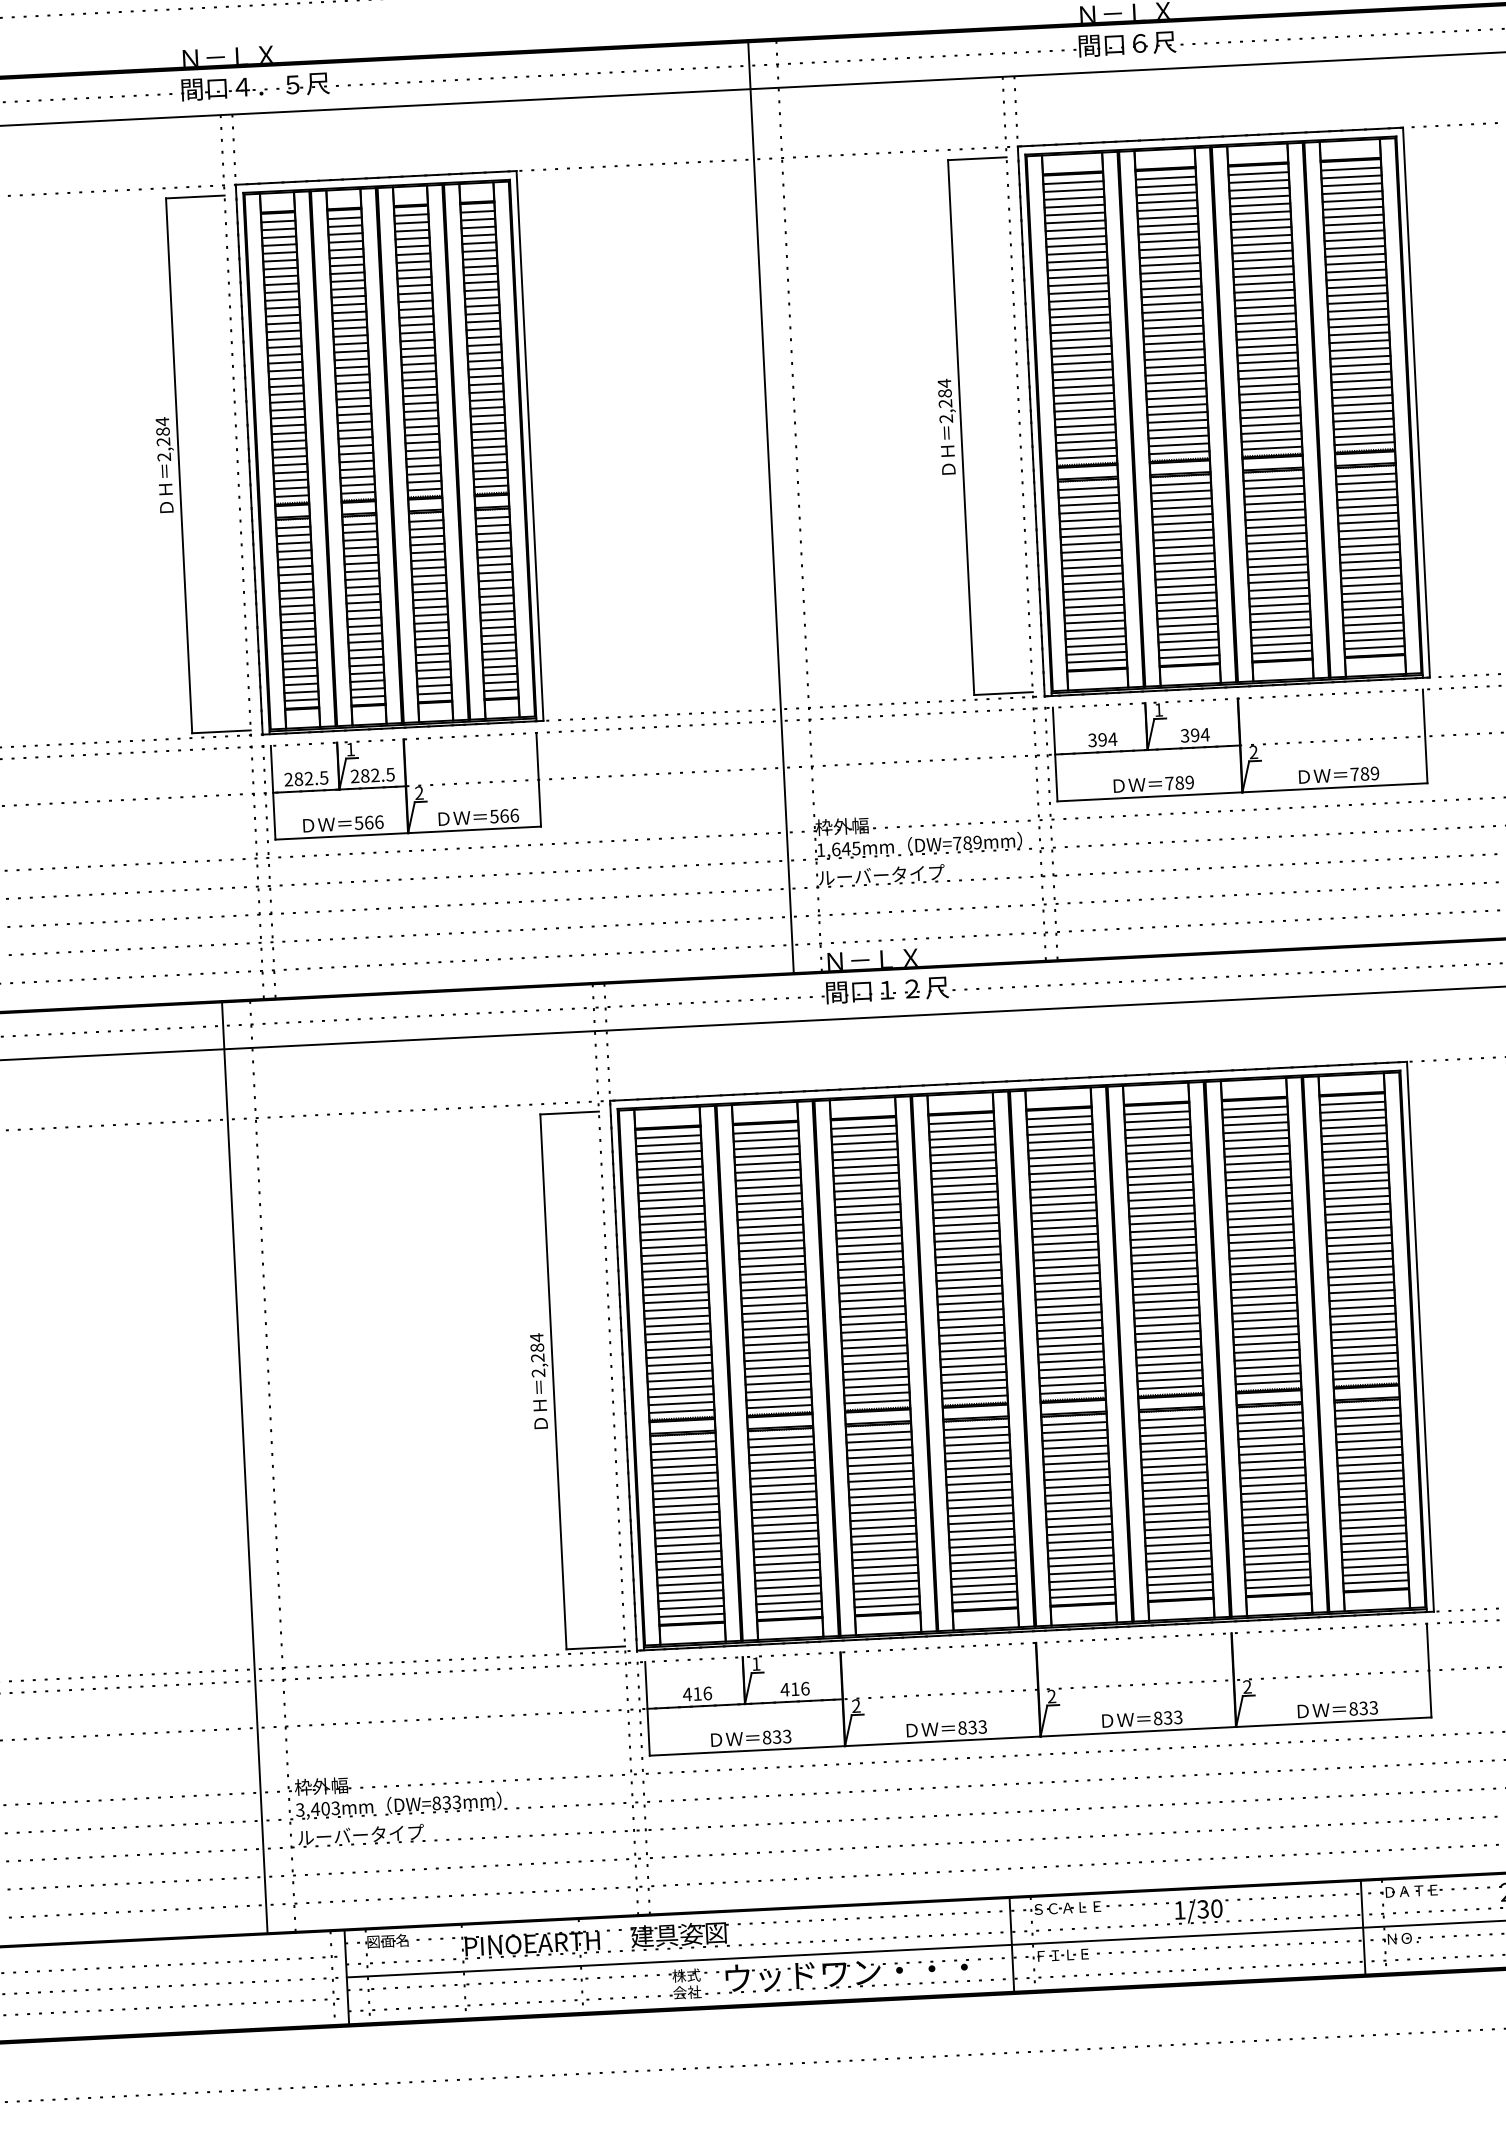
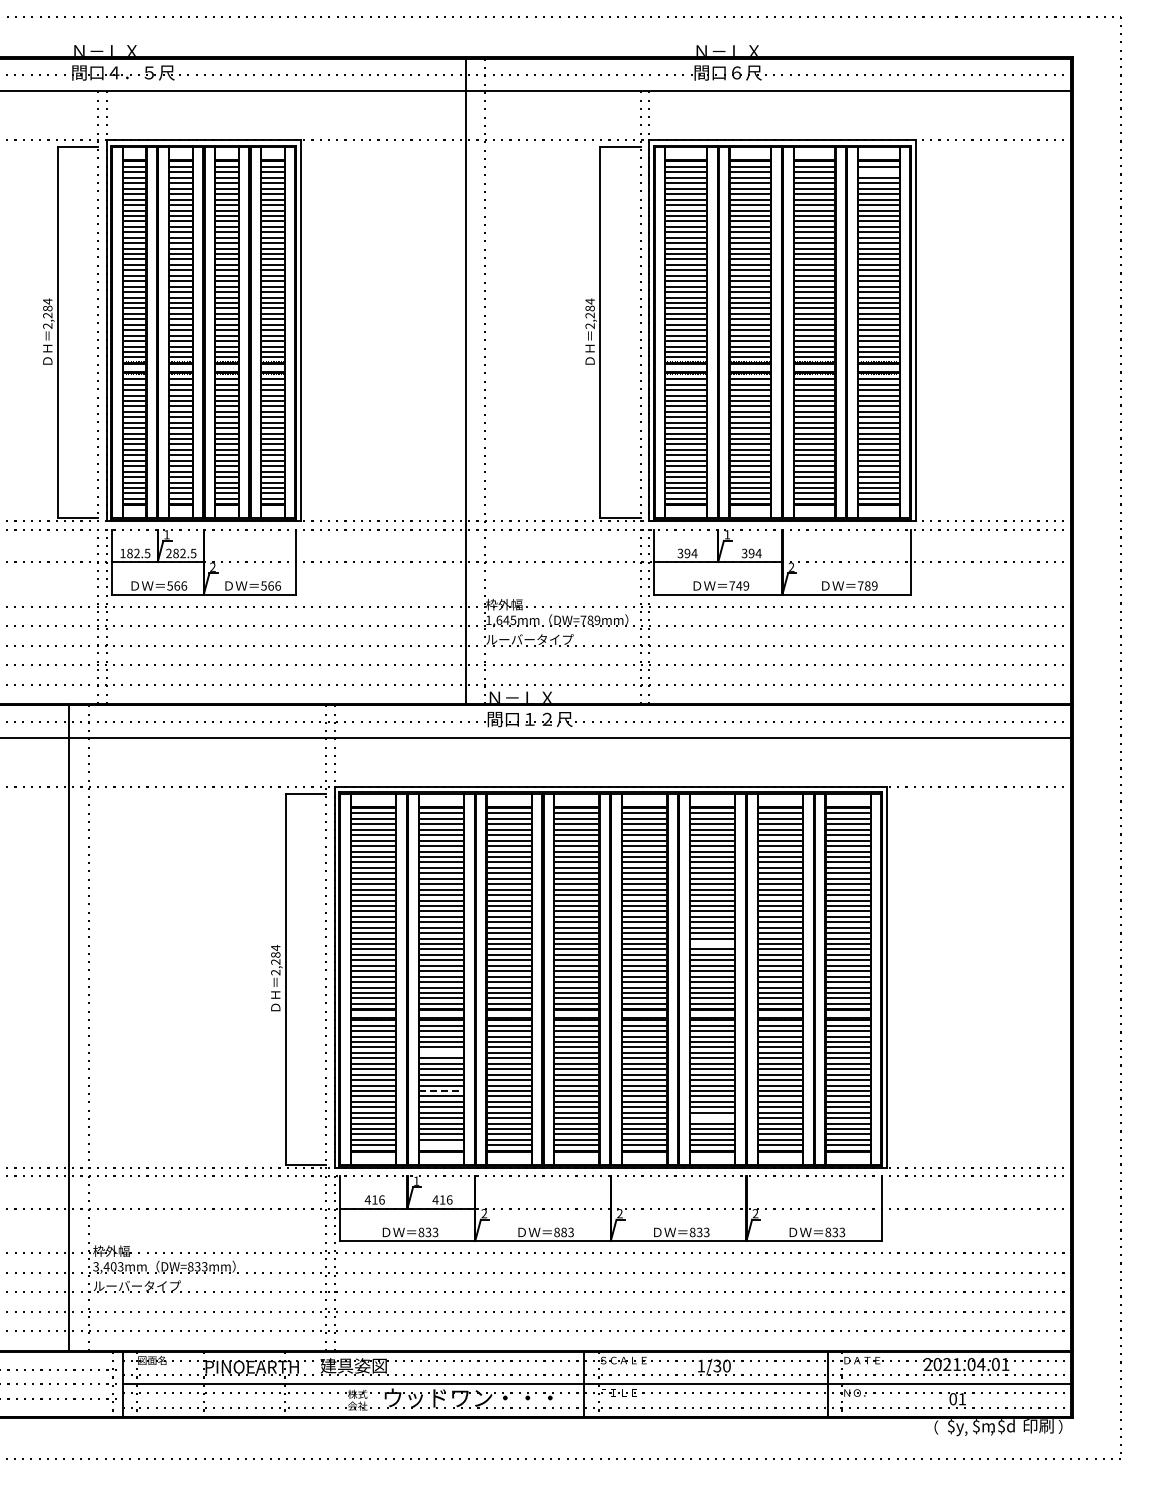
line: (1351, 177) -> (878, 172), removed
text: (287, 778) -> (122, 552), 282.5 -> 182.5
text: (1179, 782) -> (739, 585), 789 -> 749
line: (1166, 1301) -> (712, 944), removed
line: (781, 1476) -> (440, 1052), removed
line: (785, 1531) -> (441, 1090), solid -> dashed
line: (1178, 1552) -> (712, 1118), removed
line: (788, 1610) -> (440, 1145), removed
text: (971, 1727) -> (563, 1232), 833 -> 883

